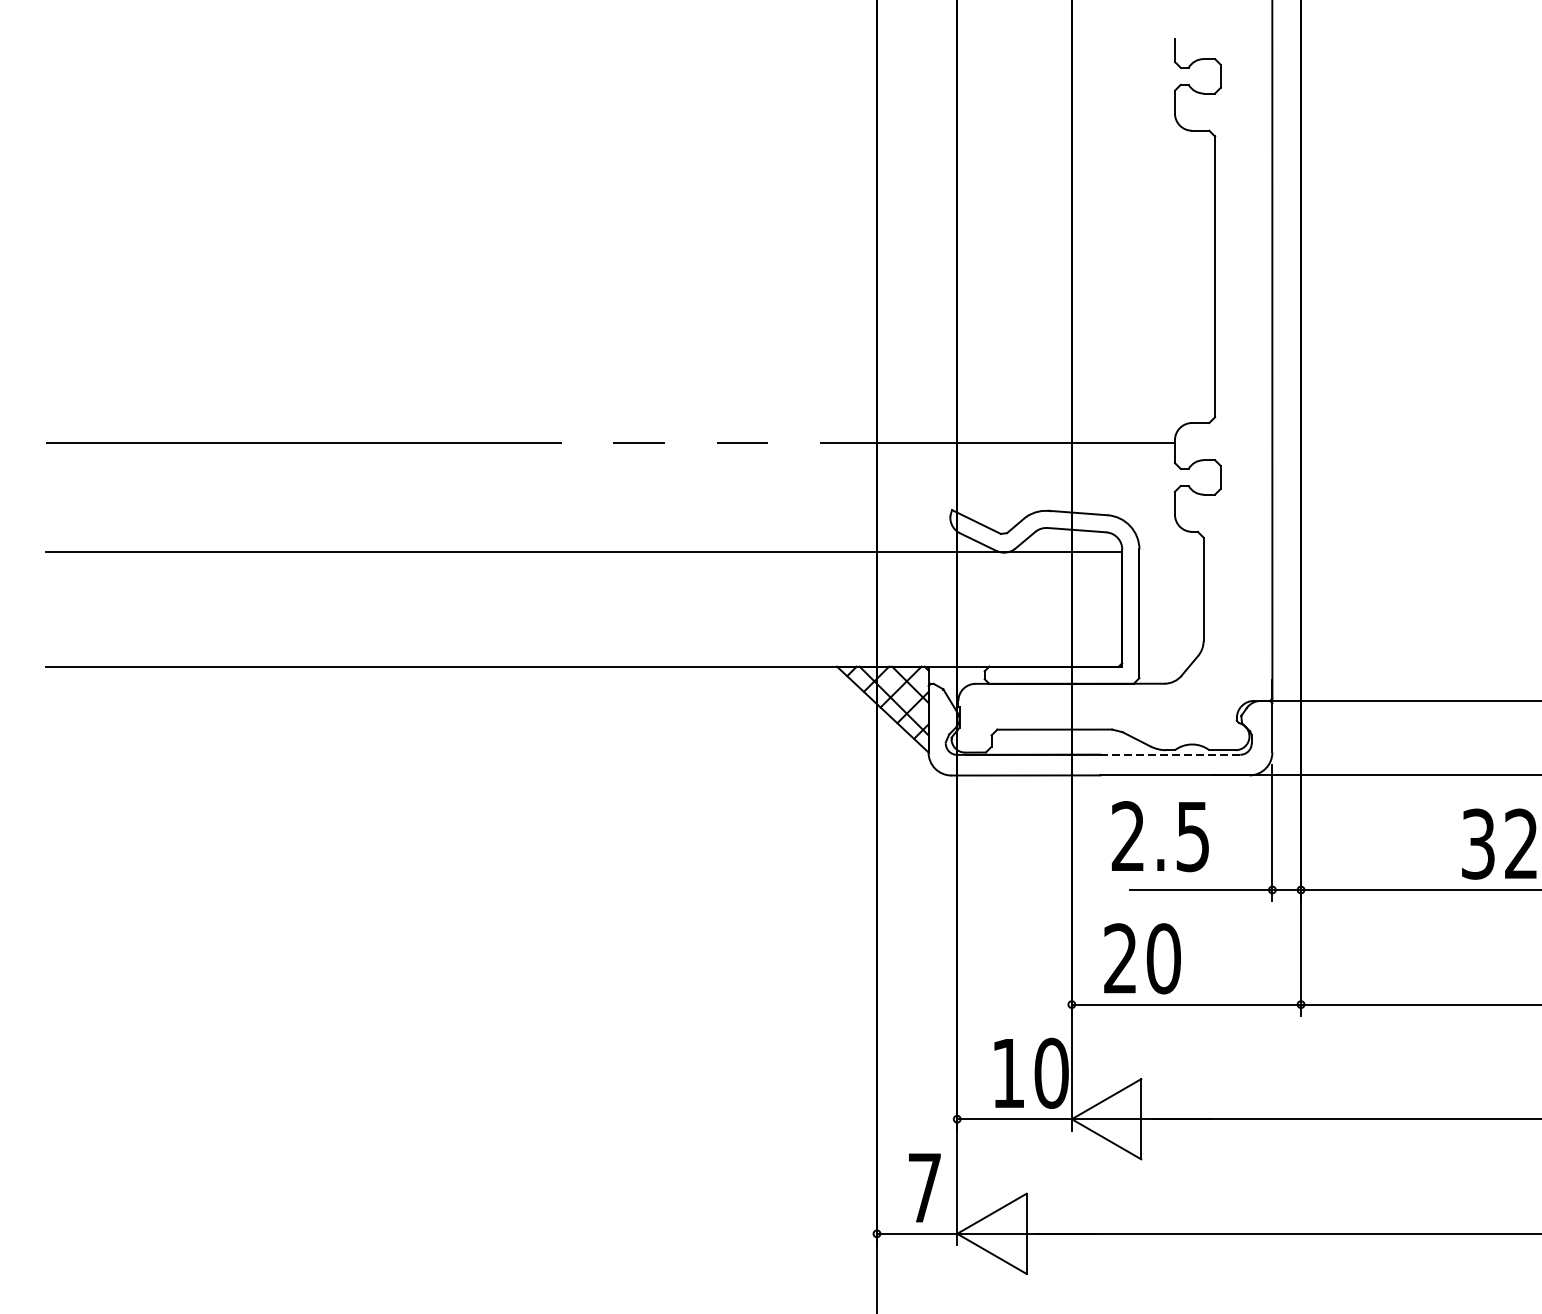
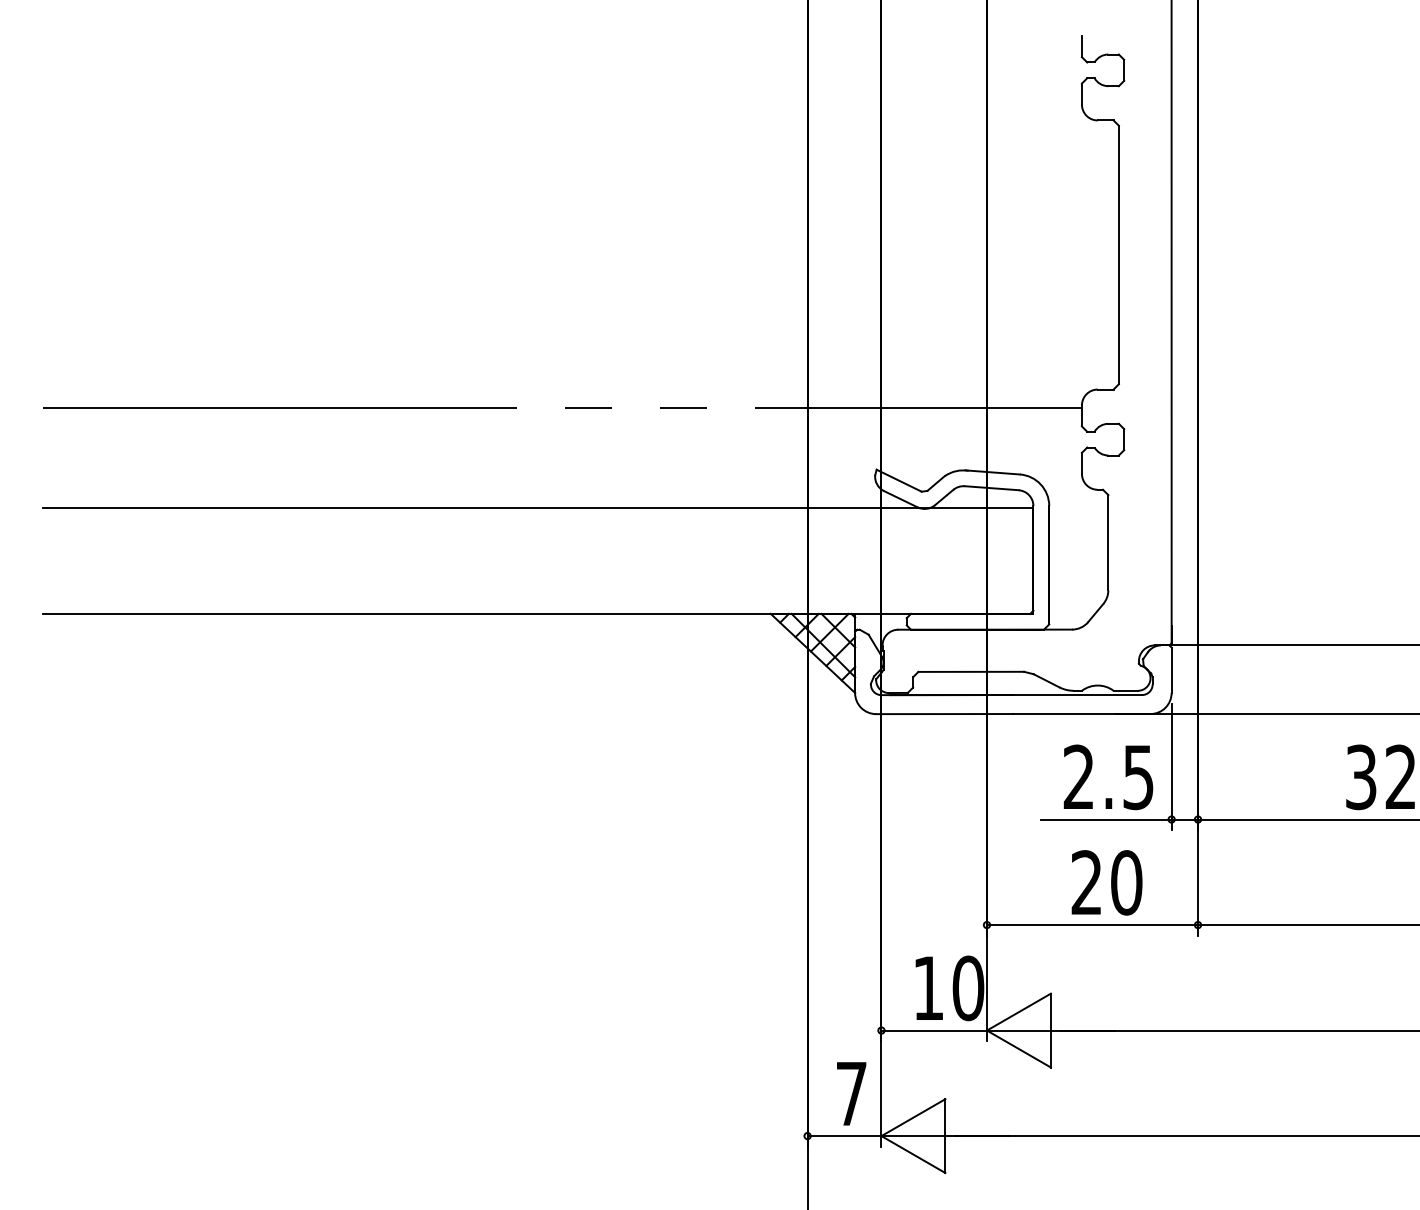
line: (1171, 755) -> (1078, 695), dashed -> solid
text: (1160, 836) -> (1108, 777), moved
text: (1141, 958) -> (1106, 882), moved

